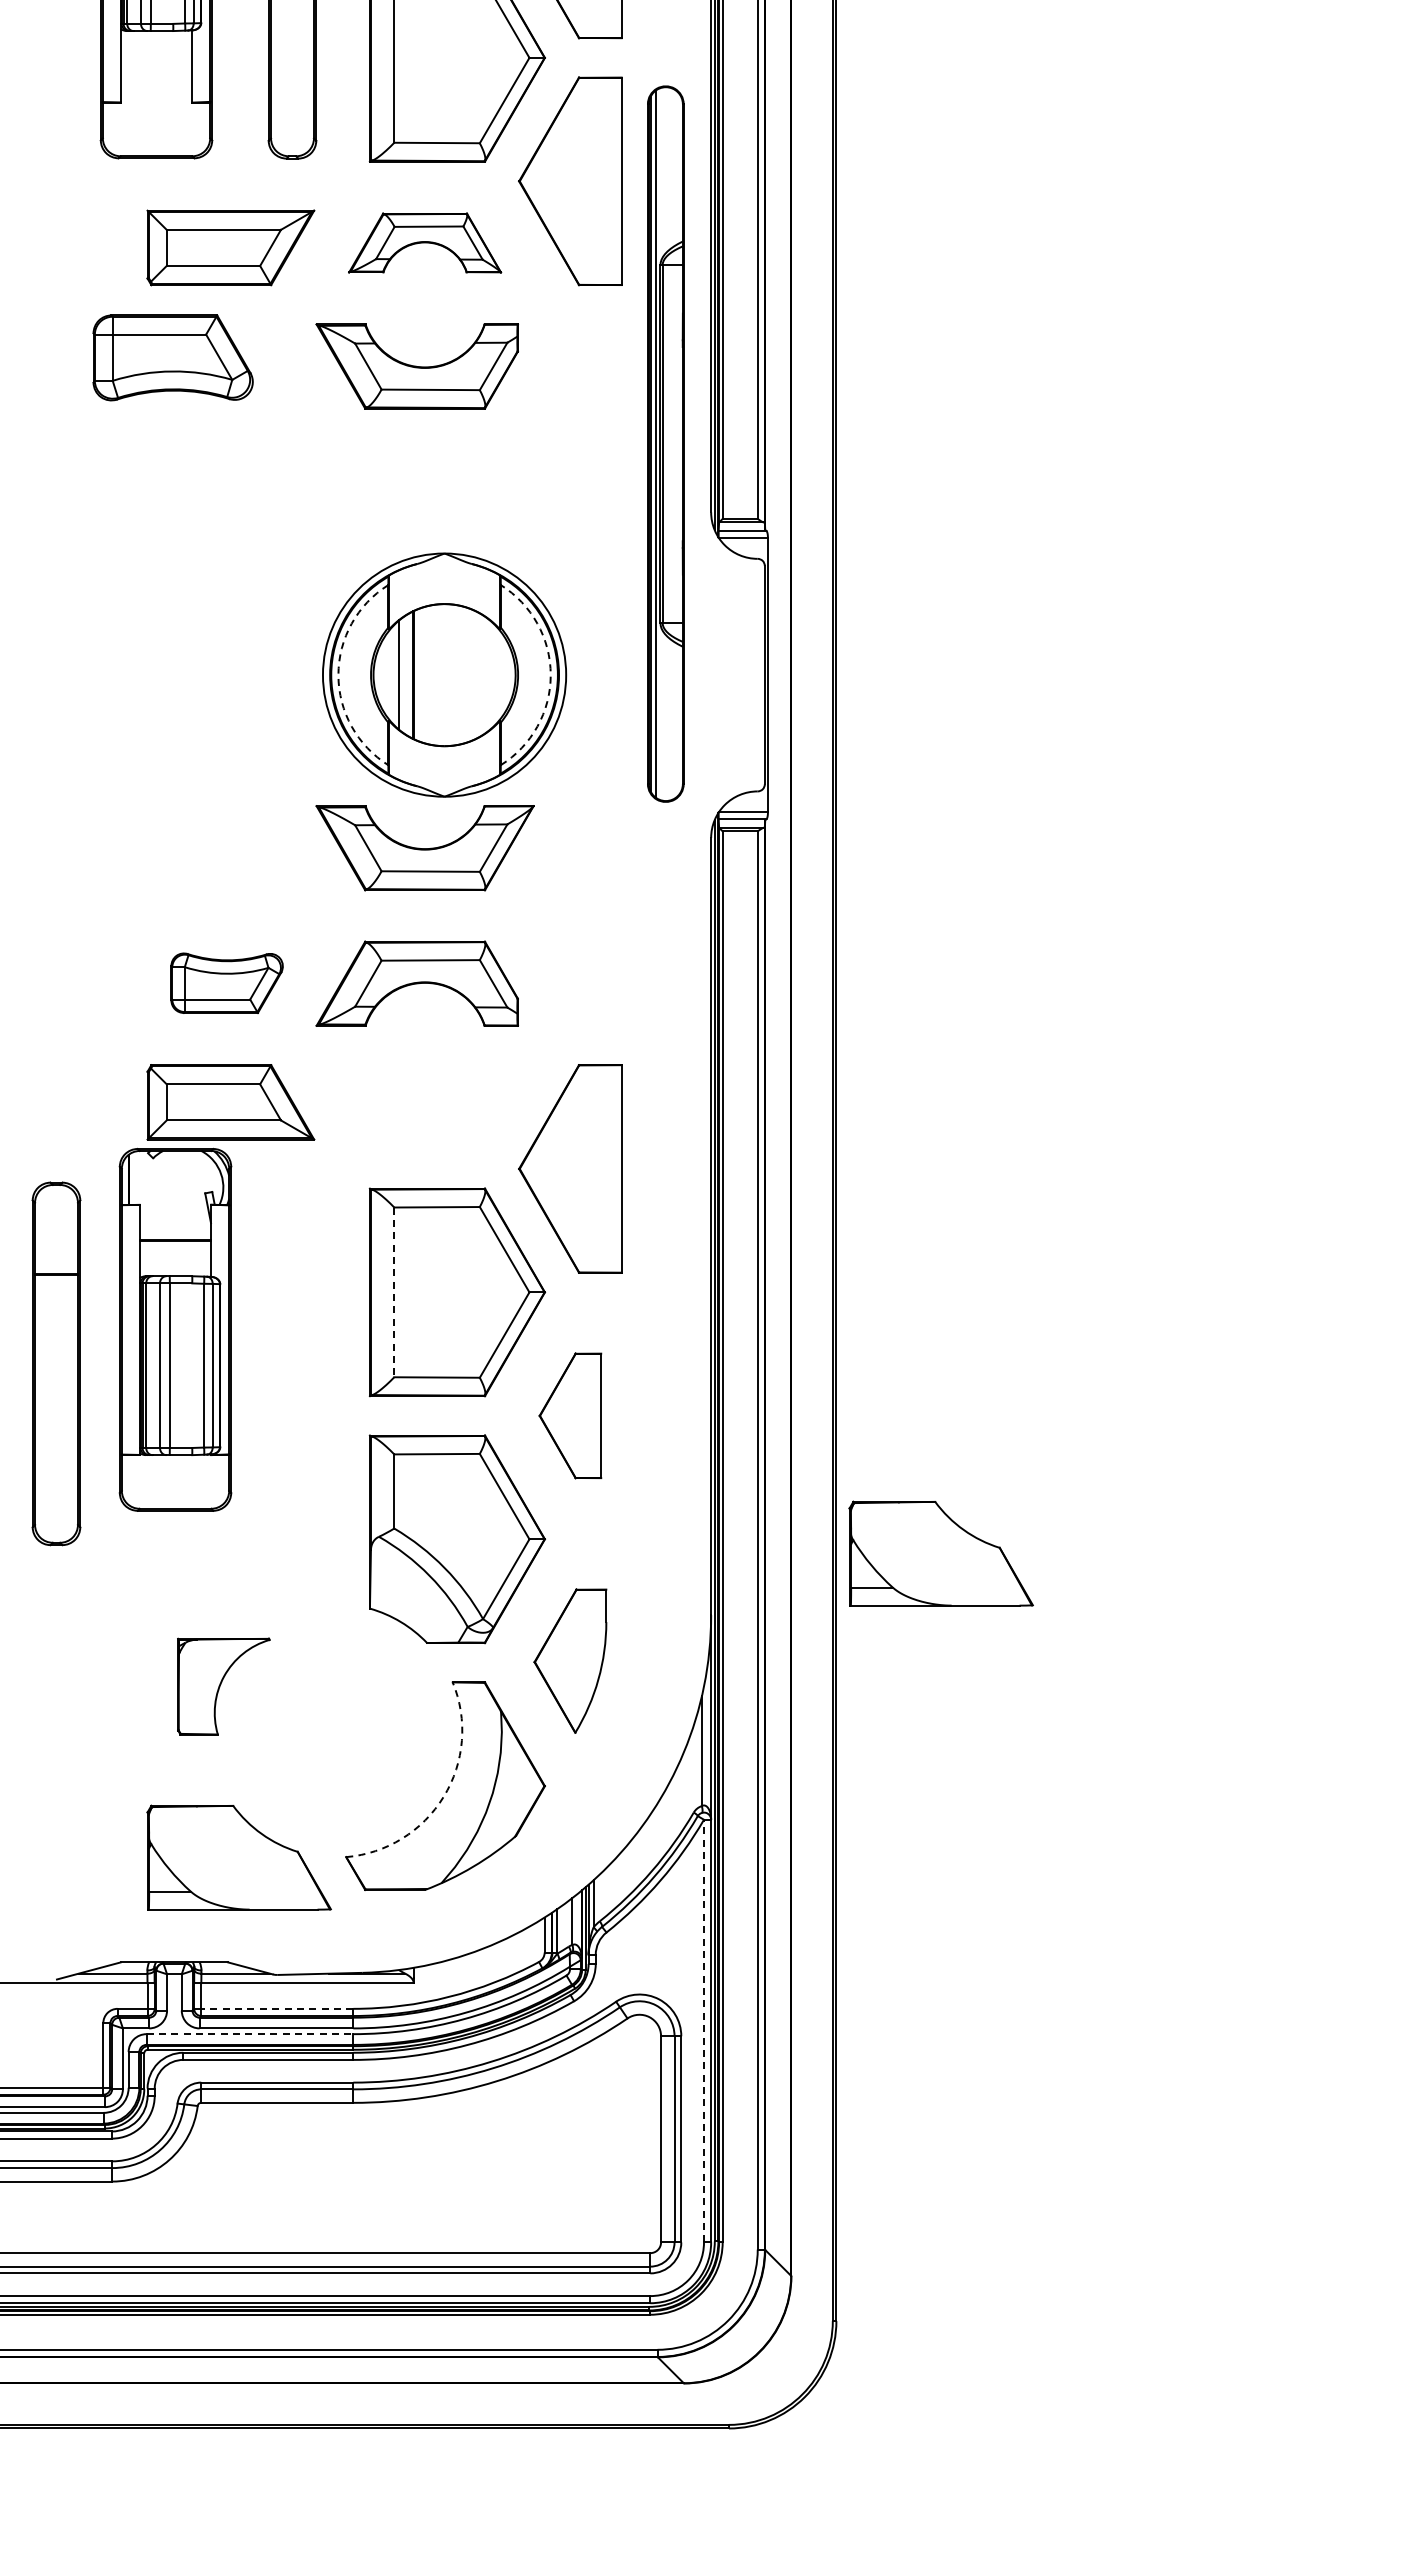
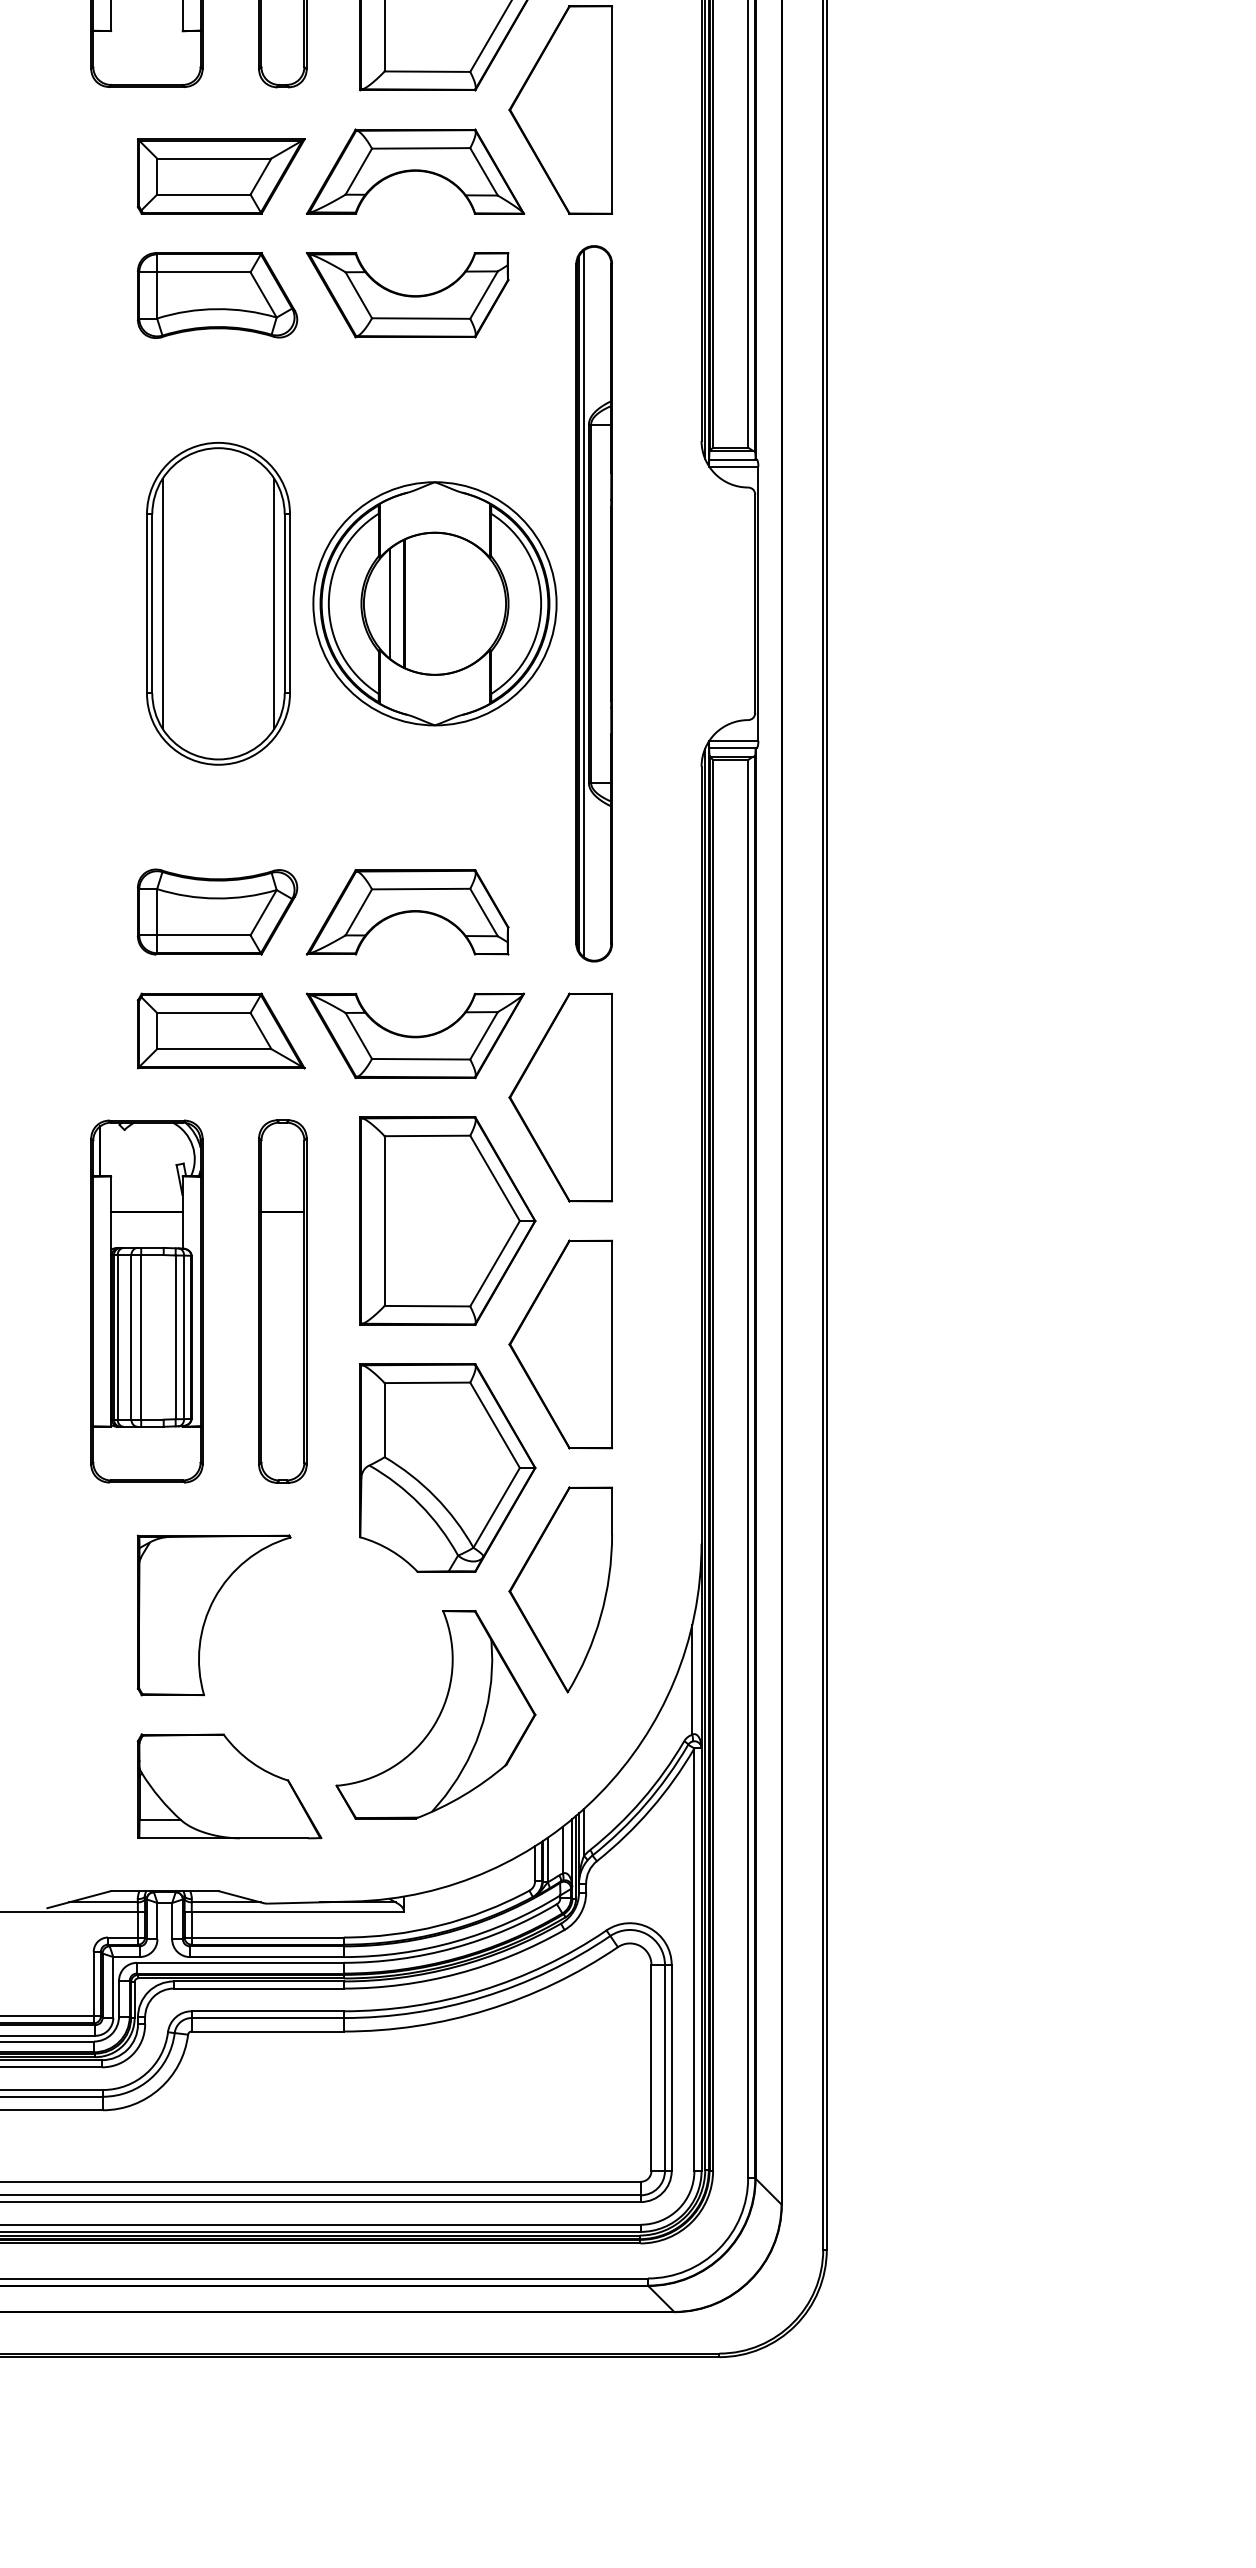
part: (424, 242) -> (414, 171), size x1.43
part: (172, 357) -> (216, 295), moved
part: (665, 443) -> (593, 603), moved
part: (227, 674) -> (217, 603), added
arc: (338, 675) -> (328, 604), dashed -> solid
arc: (550, 675) -> (540, 604), dashed -> solid
part: (424, 848) -> (414, 1036), moved
part: (226, 982) -> (216, 911), size x1.43
line: (394, 1292) -> (384, 1221), dashed -> solid
part: (175, 1329) -> (146, 1301), moved
part: (56, 1363) -> (282, 1301), moved
part: (570, 1415) -> (560, 1344), size x1.67
part: (940, 1553) -> (930, 1482), removed
part: (570, 1660) -> (560, 1589), size x1.43
part: (223, 1686) -> (213, 1615), size x1.67
arc: (443, 1796) -> (433, 1725), dashed -> solid
line: (277, 2008) -> (267, 1937), dashed -> solid
line: (704, 2030) -> (694, 1959), dashed -> solid
line: (250, 2034) -> (240, 1963), dashed -> solid

